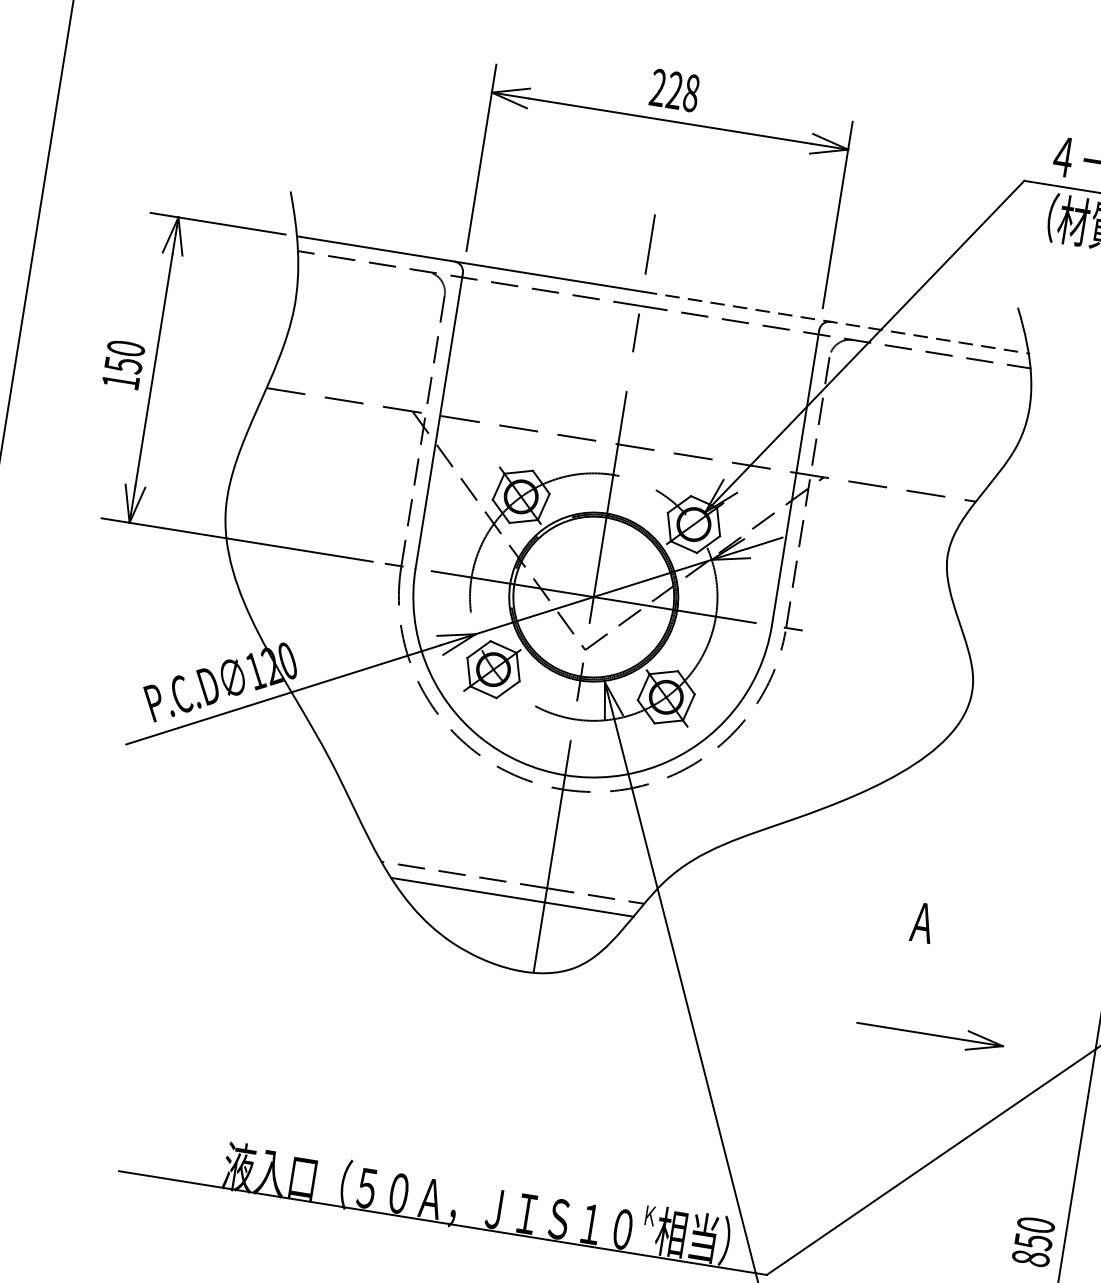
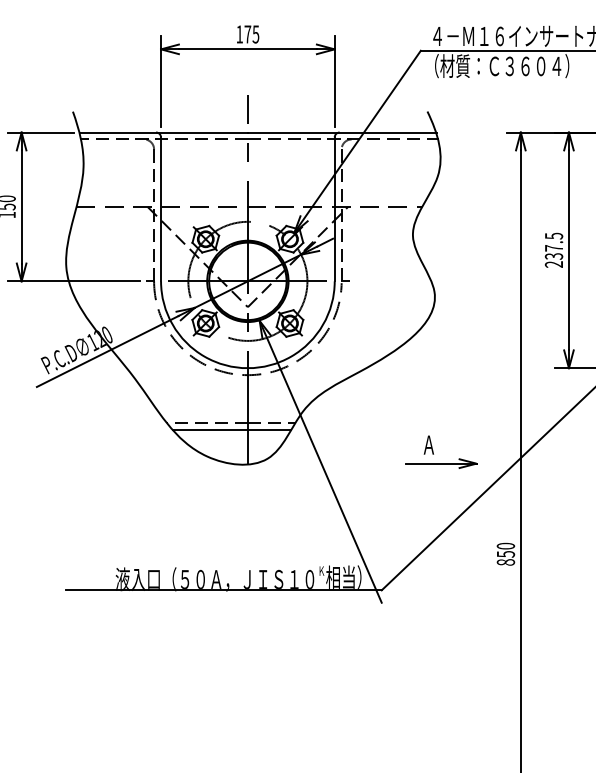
text: (674, 90) -> (247, 34), 228 -> 175
line: (836, 322) -> (342, 132), dashed -> solid
text: (921, 921) -> (428, 444), moved

